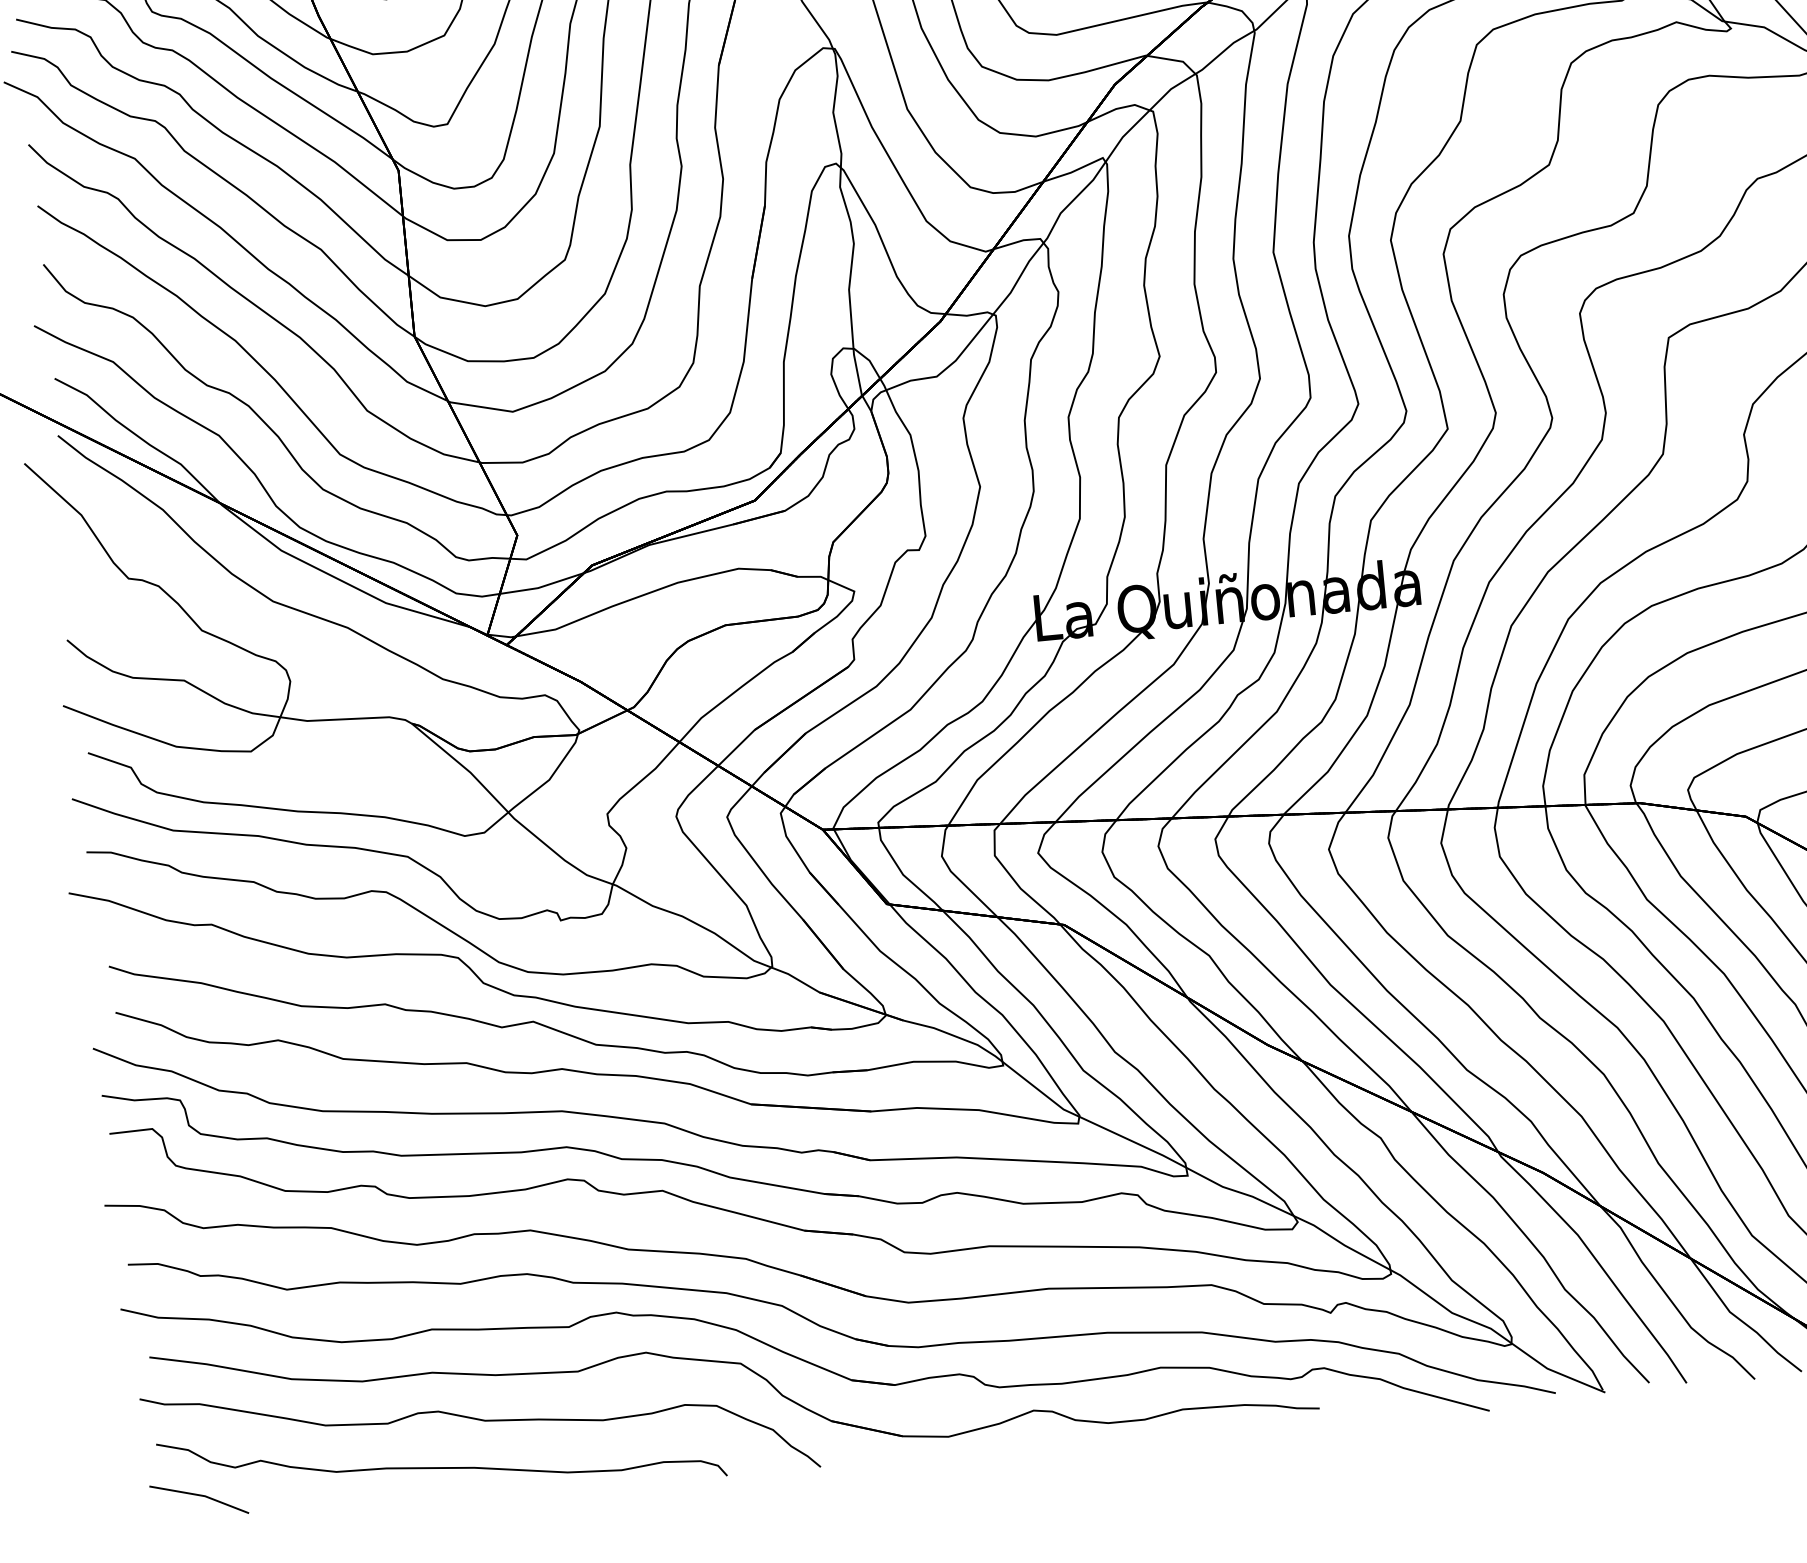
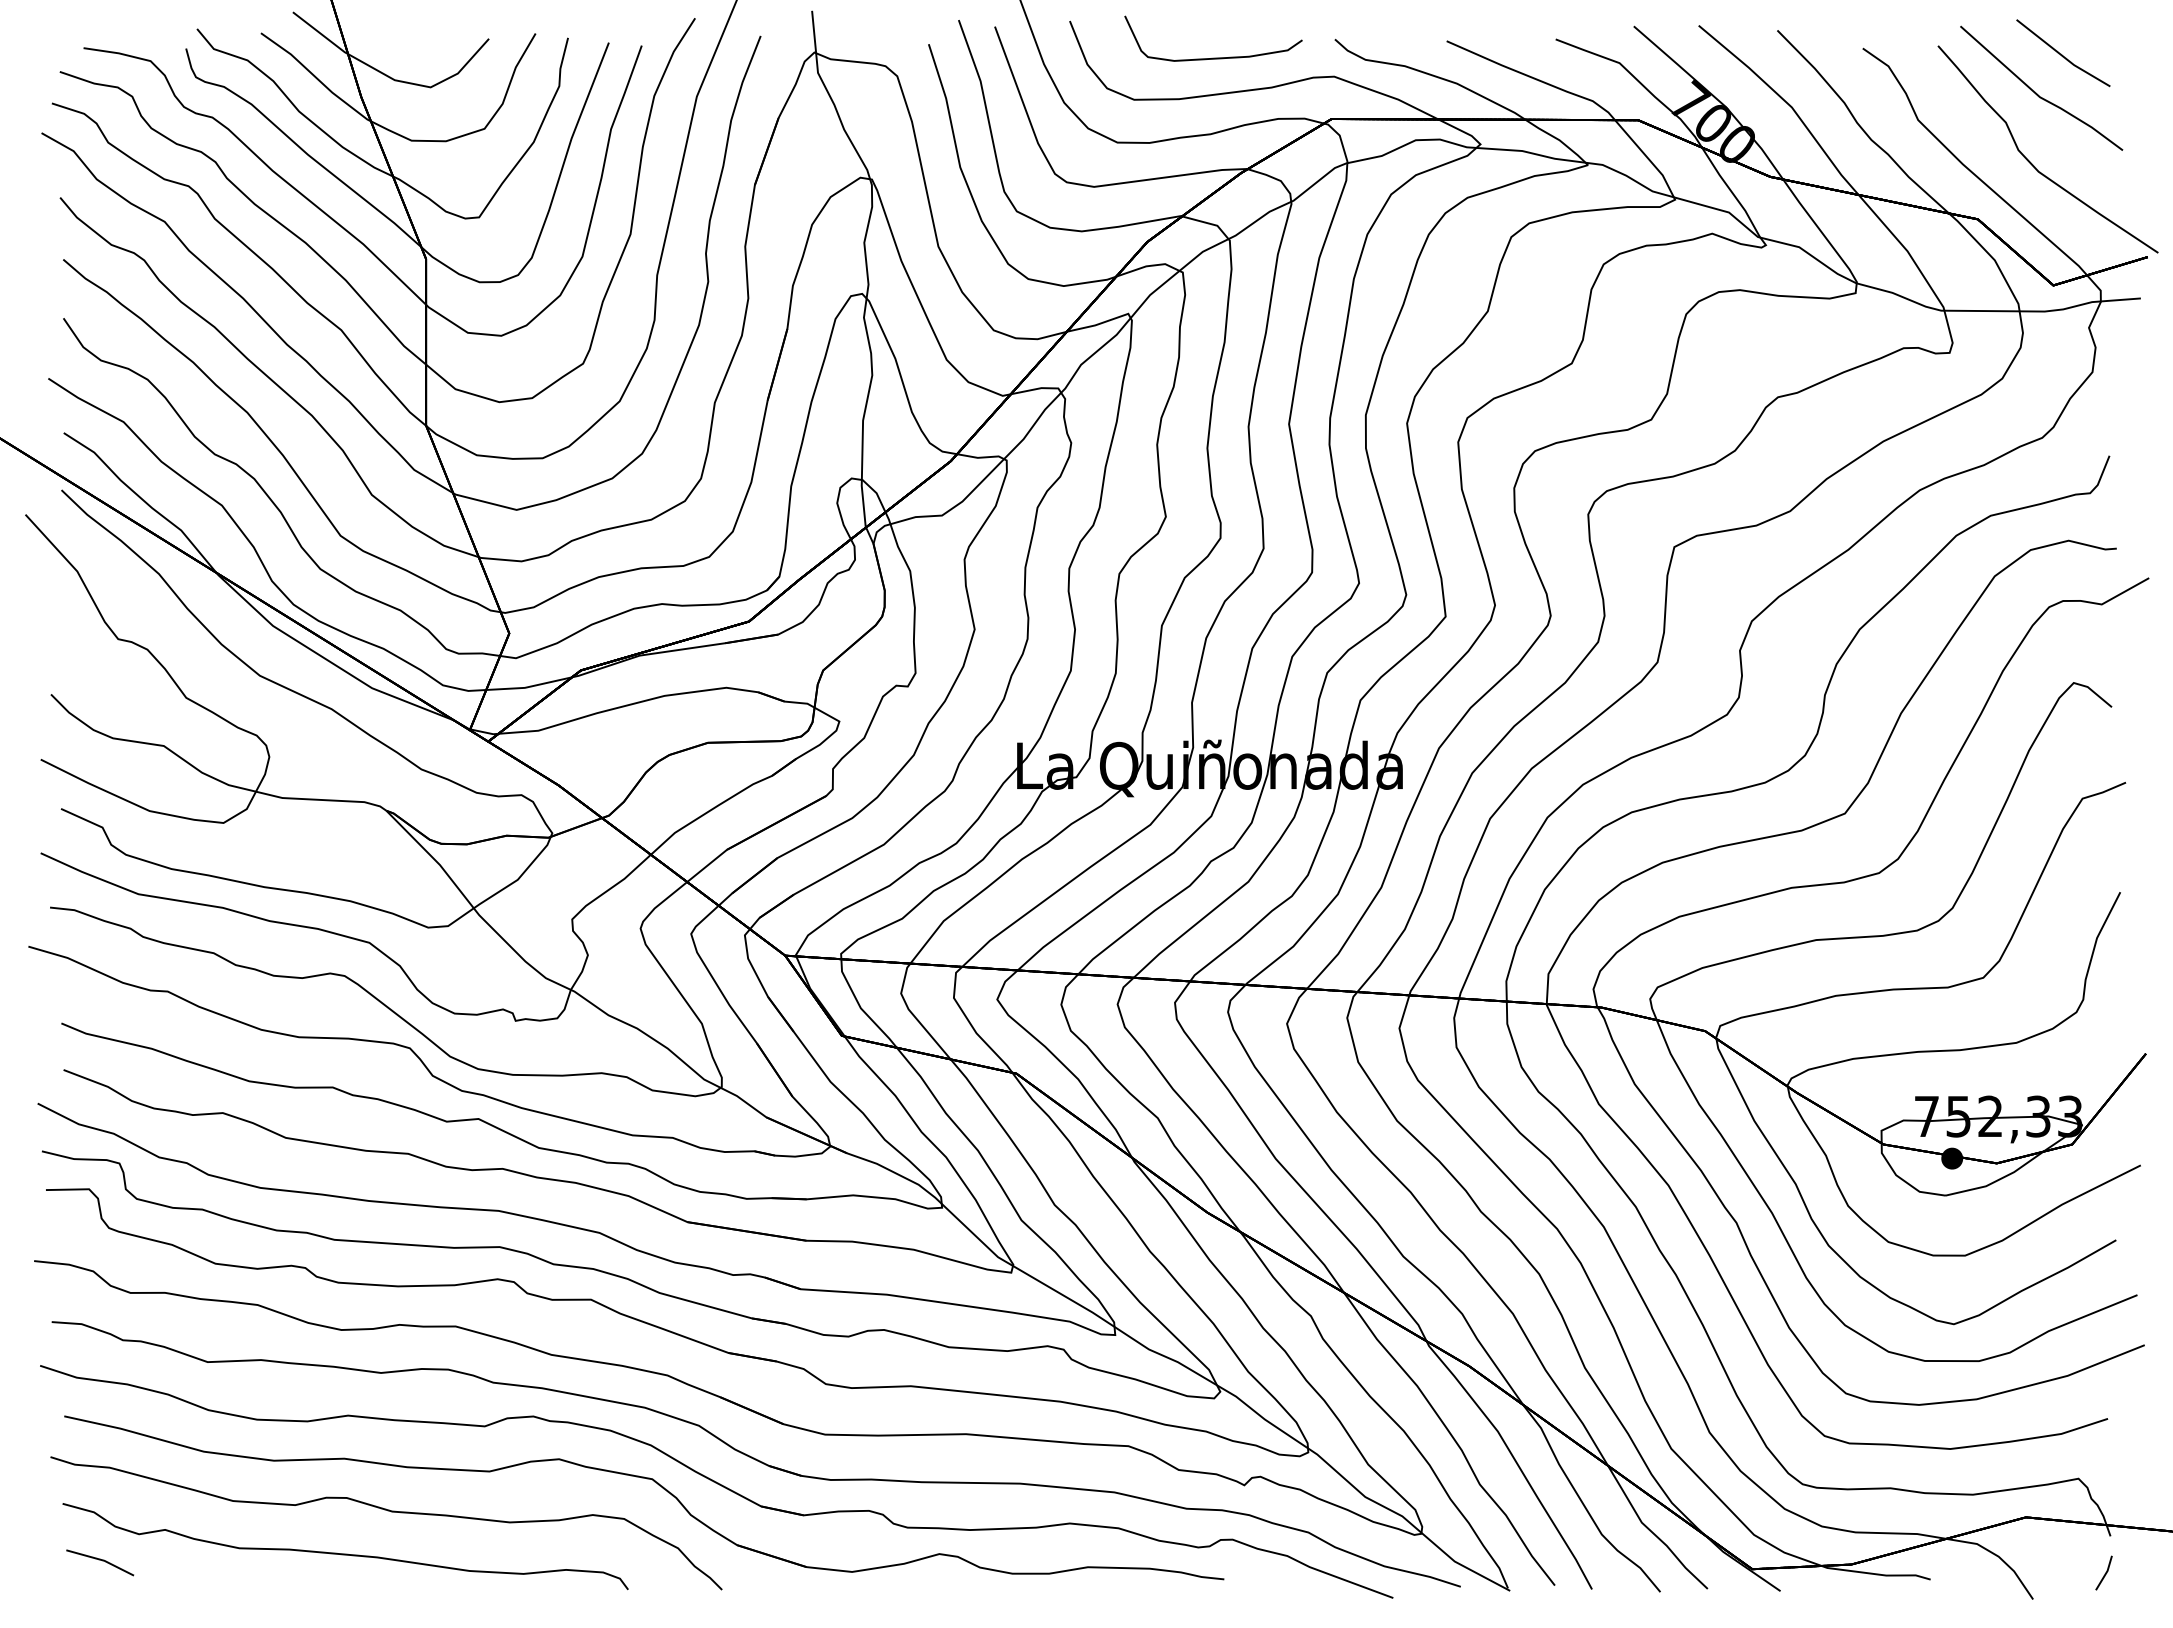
part: (198, 1499) -> (99, 1562), size x0.7

